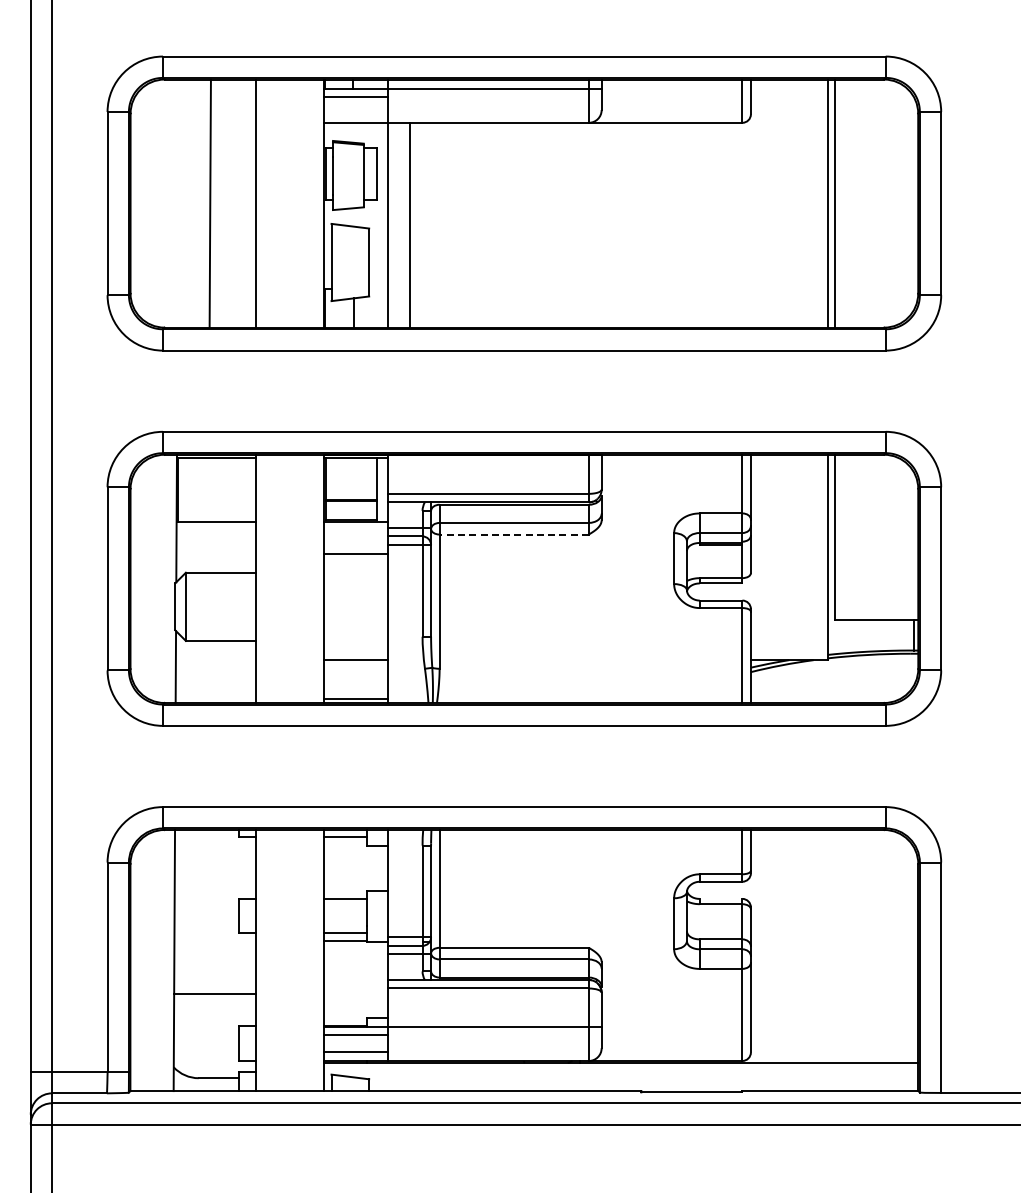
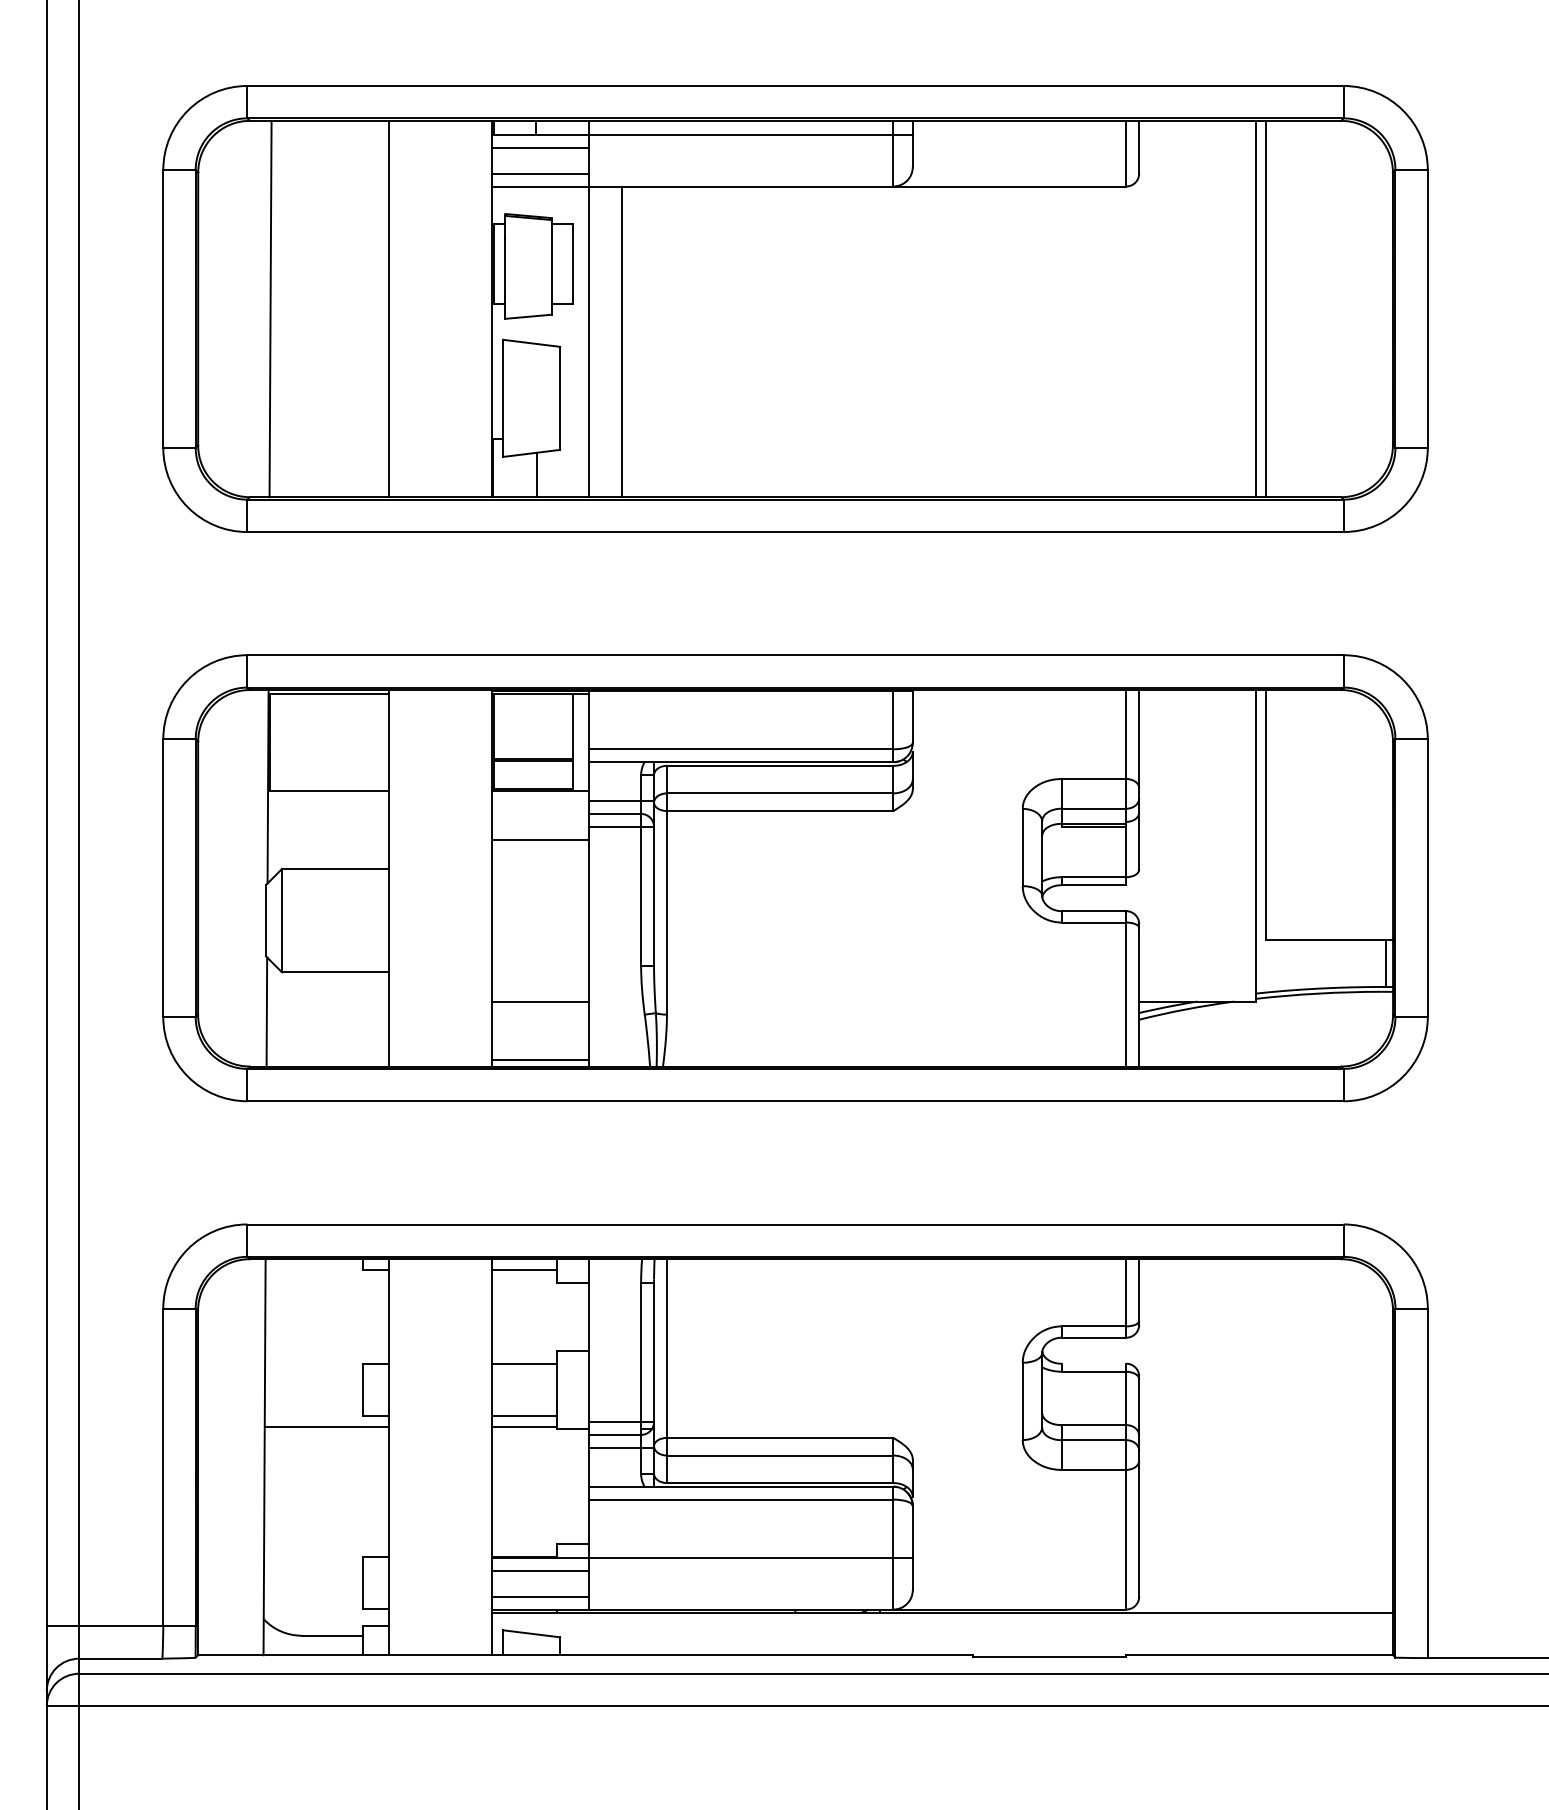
line: (356, 114) -> (540, 173), added
line: (209, 203) -> (269, 308), moved
line: (514, 534) -> (780, 810), dashed -> solid
line: (215, 993) -> (327, 1426), moved

